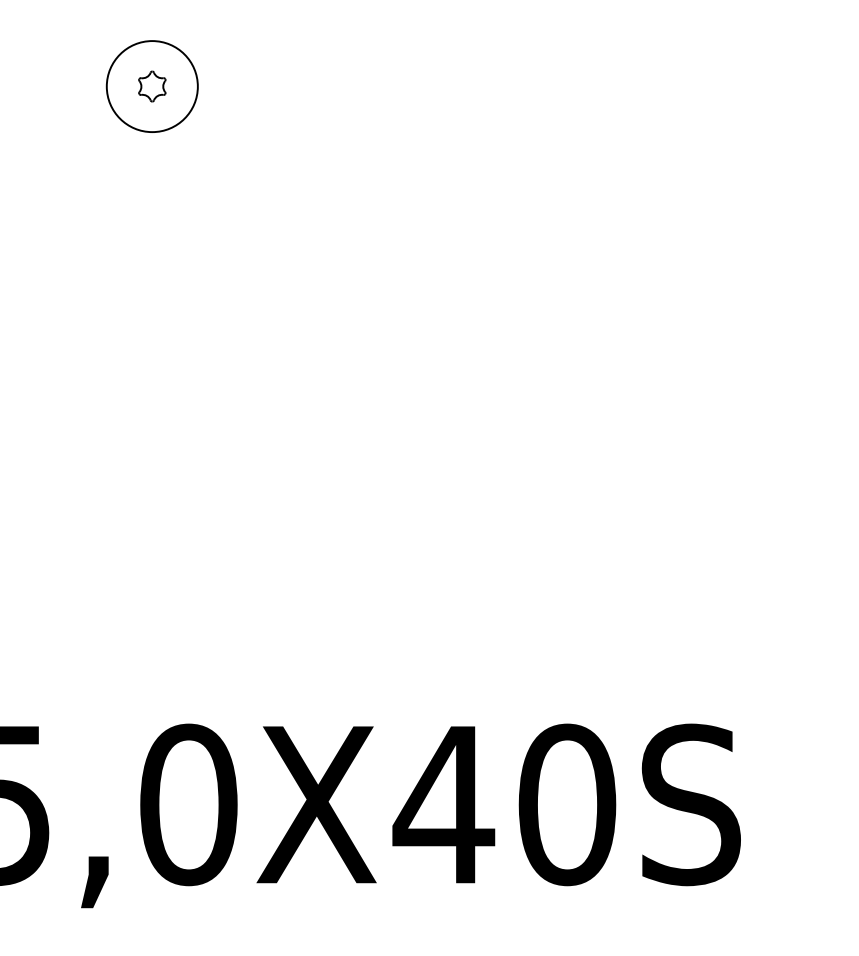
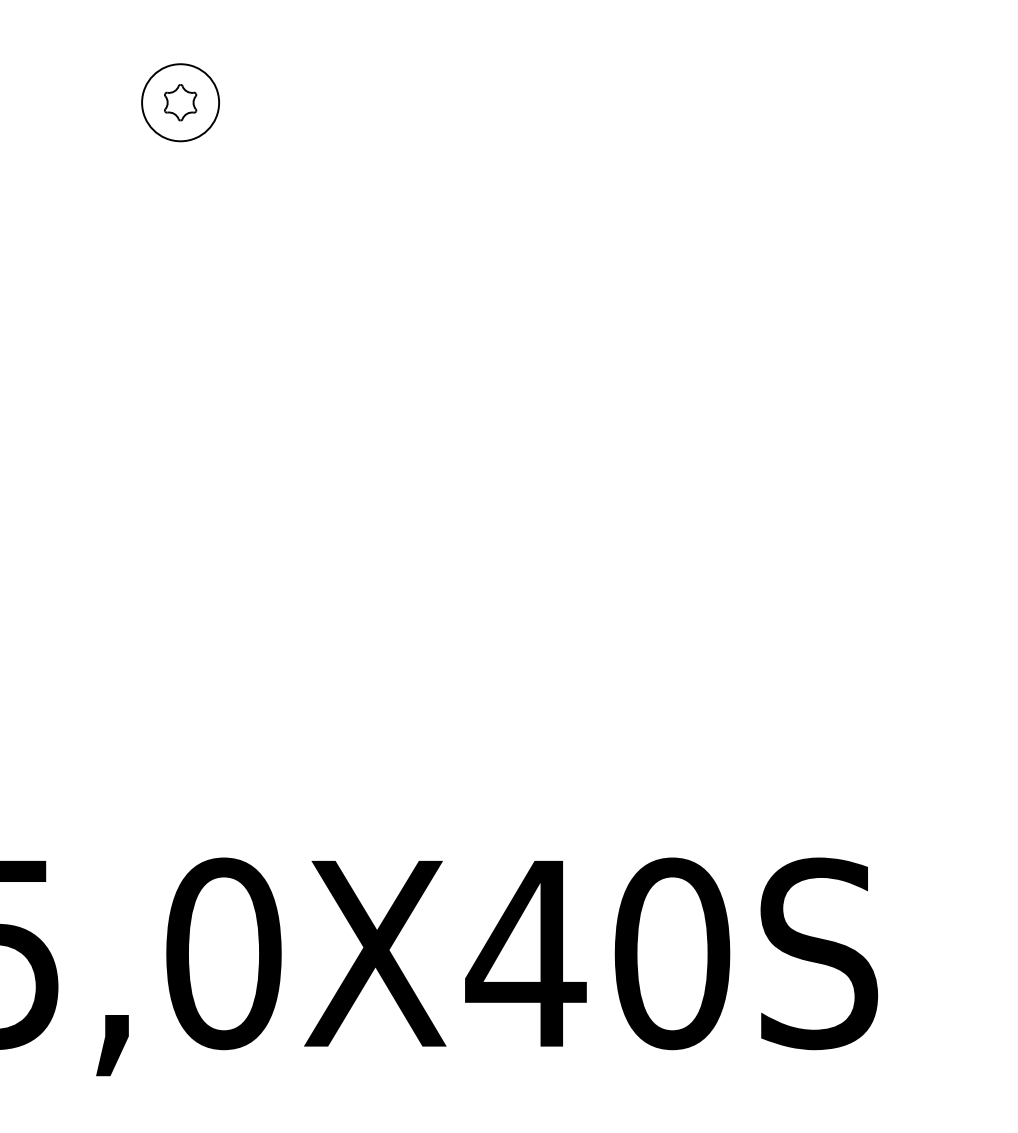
circle: (152, 86) -> (180, 102), size x0.71

